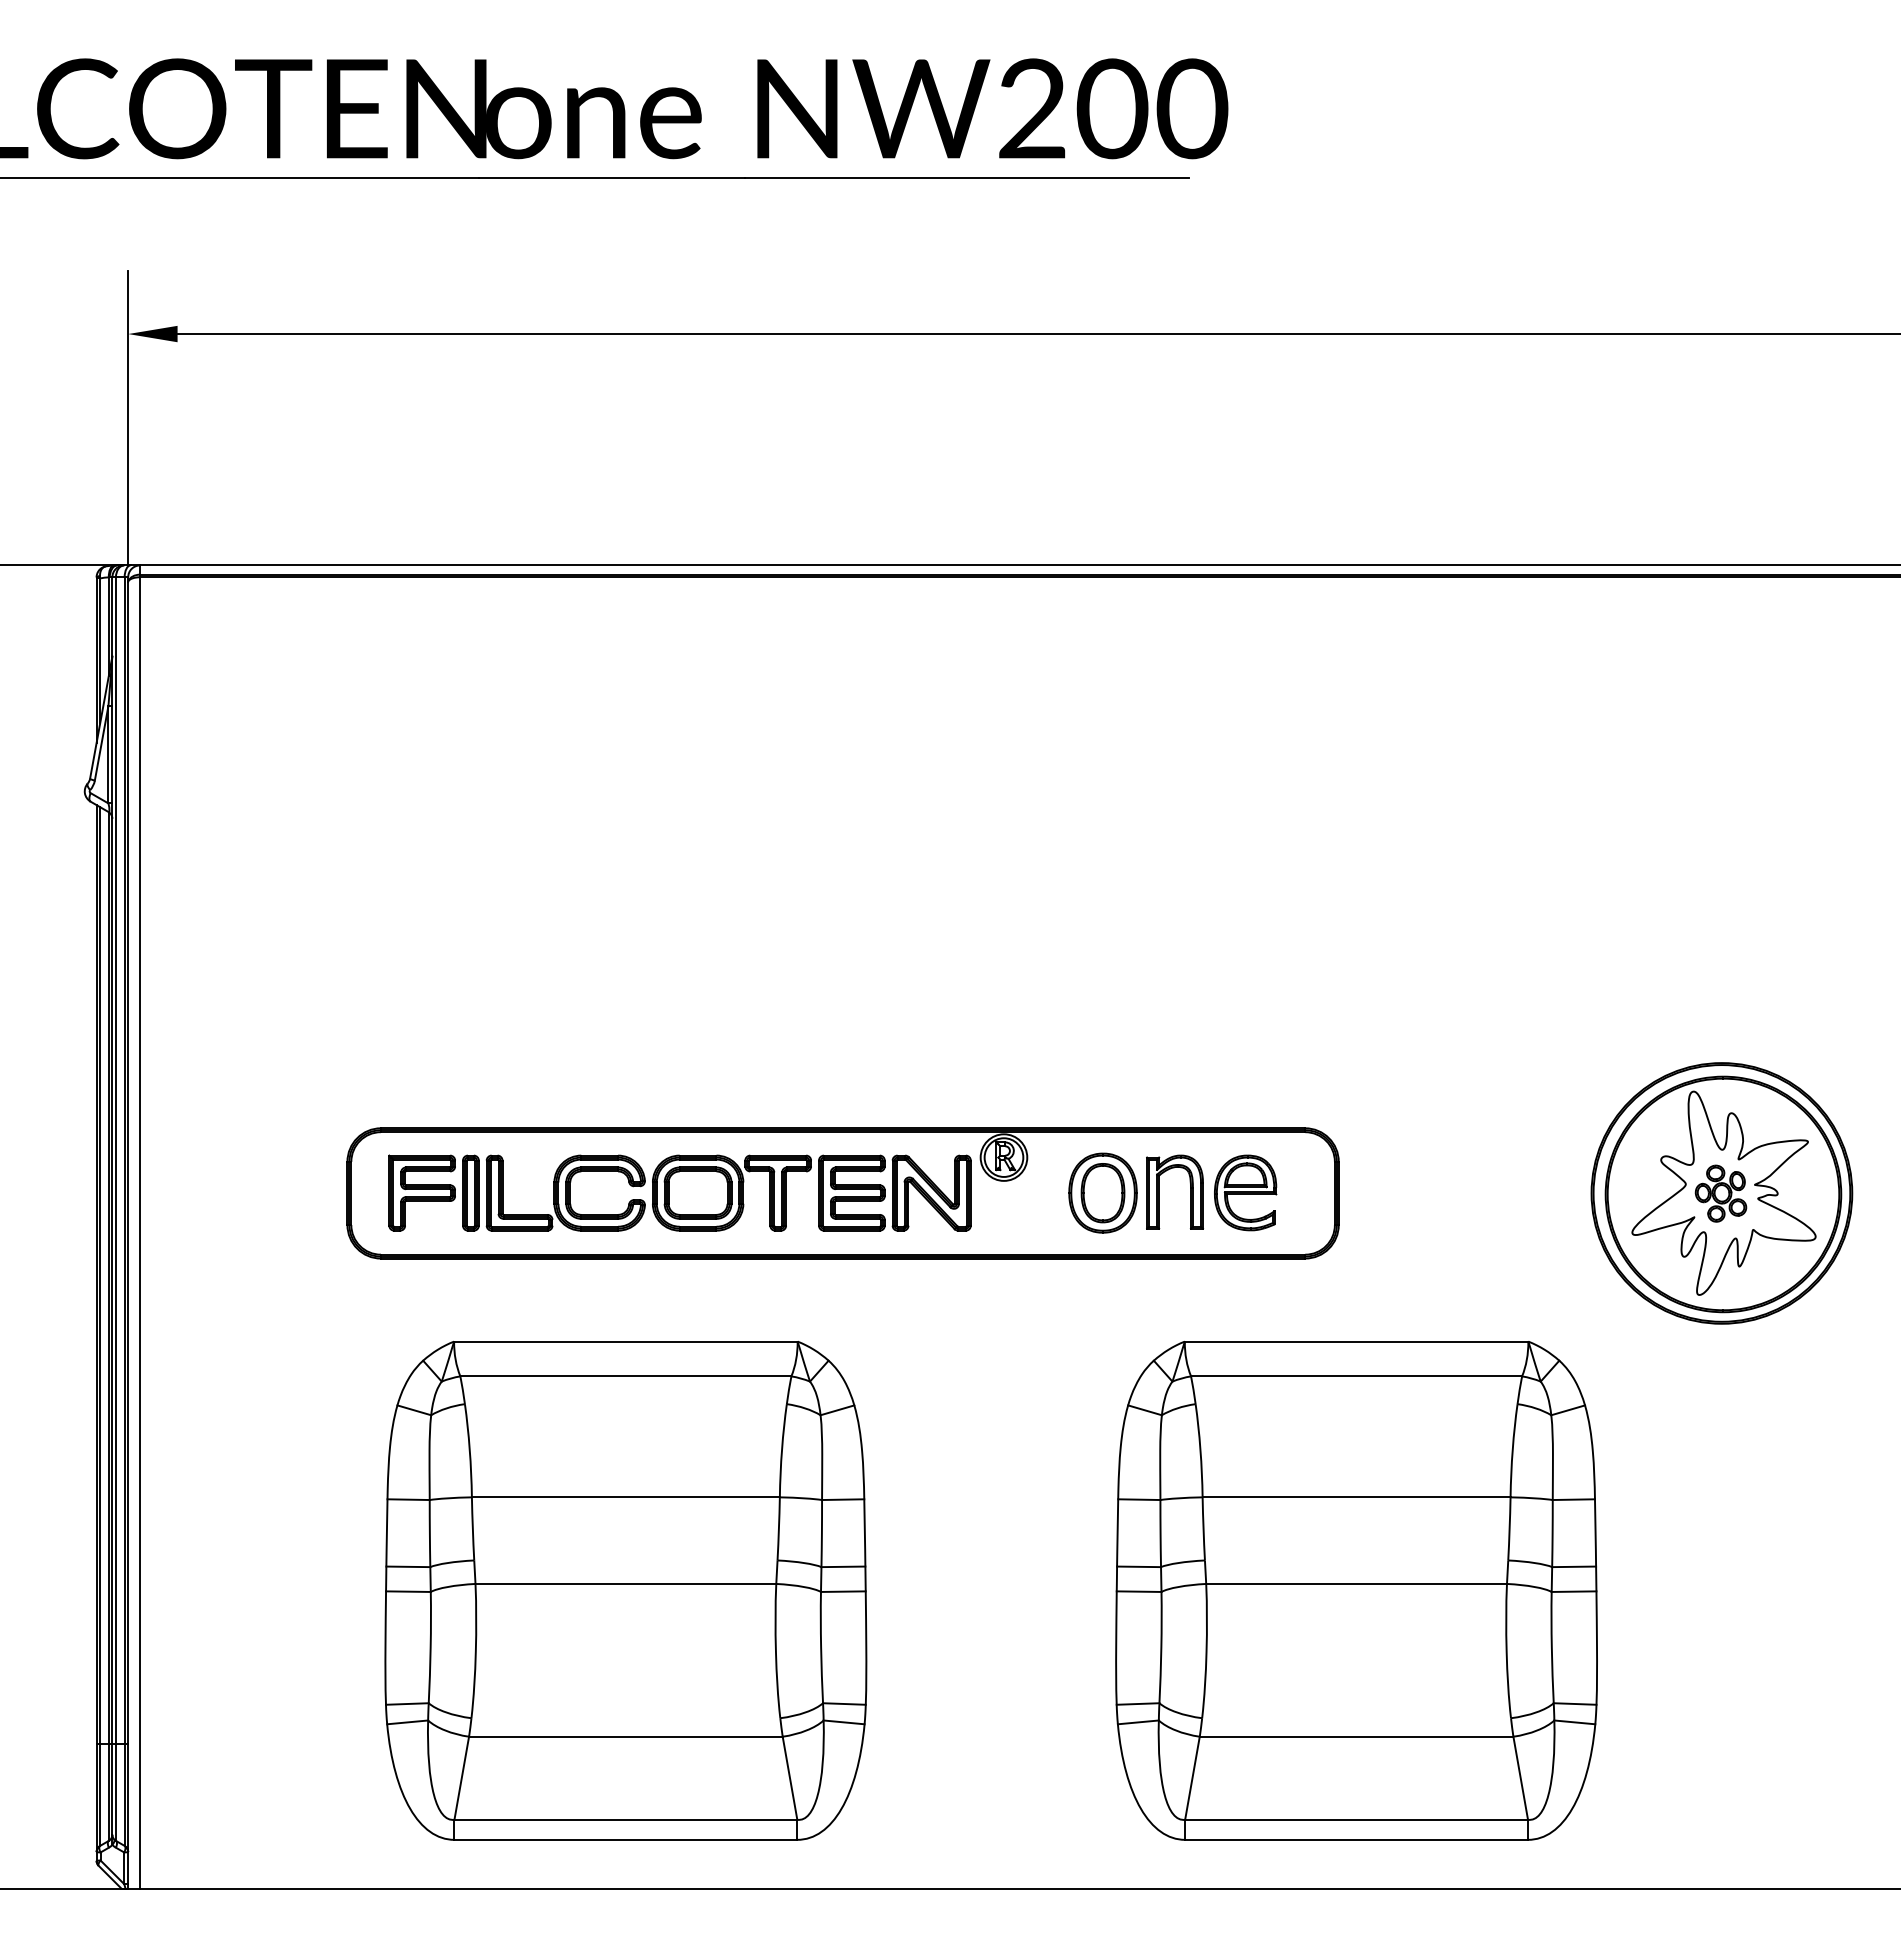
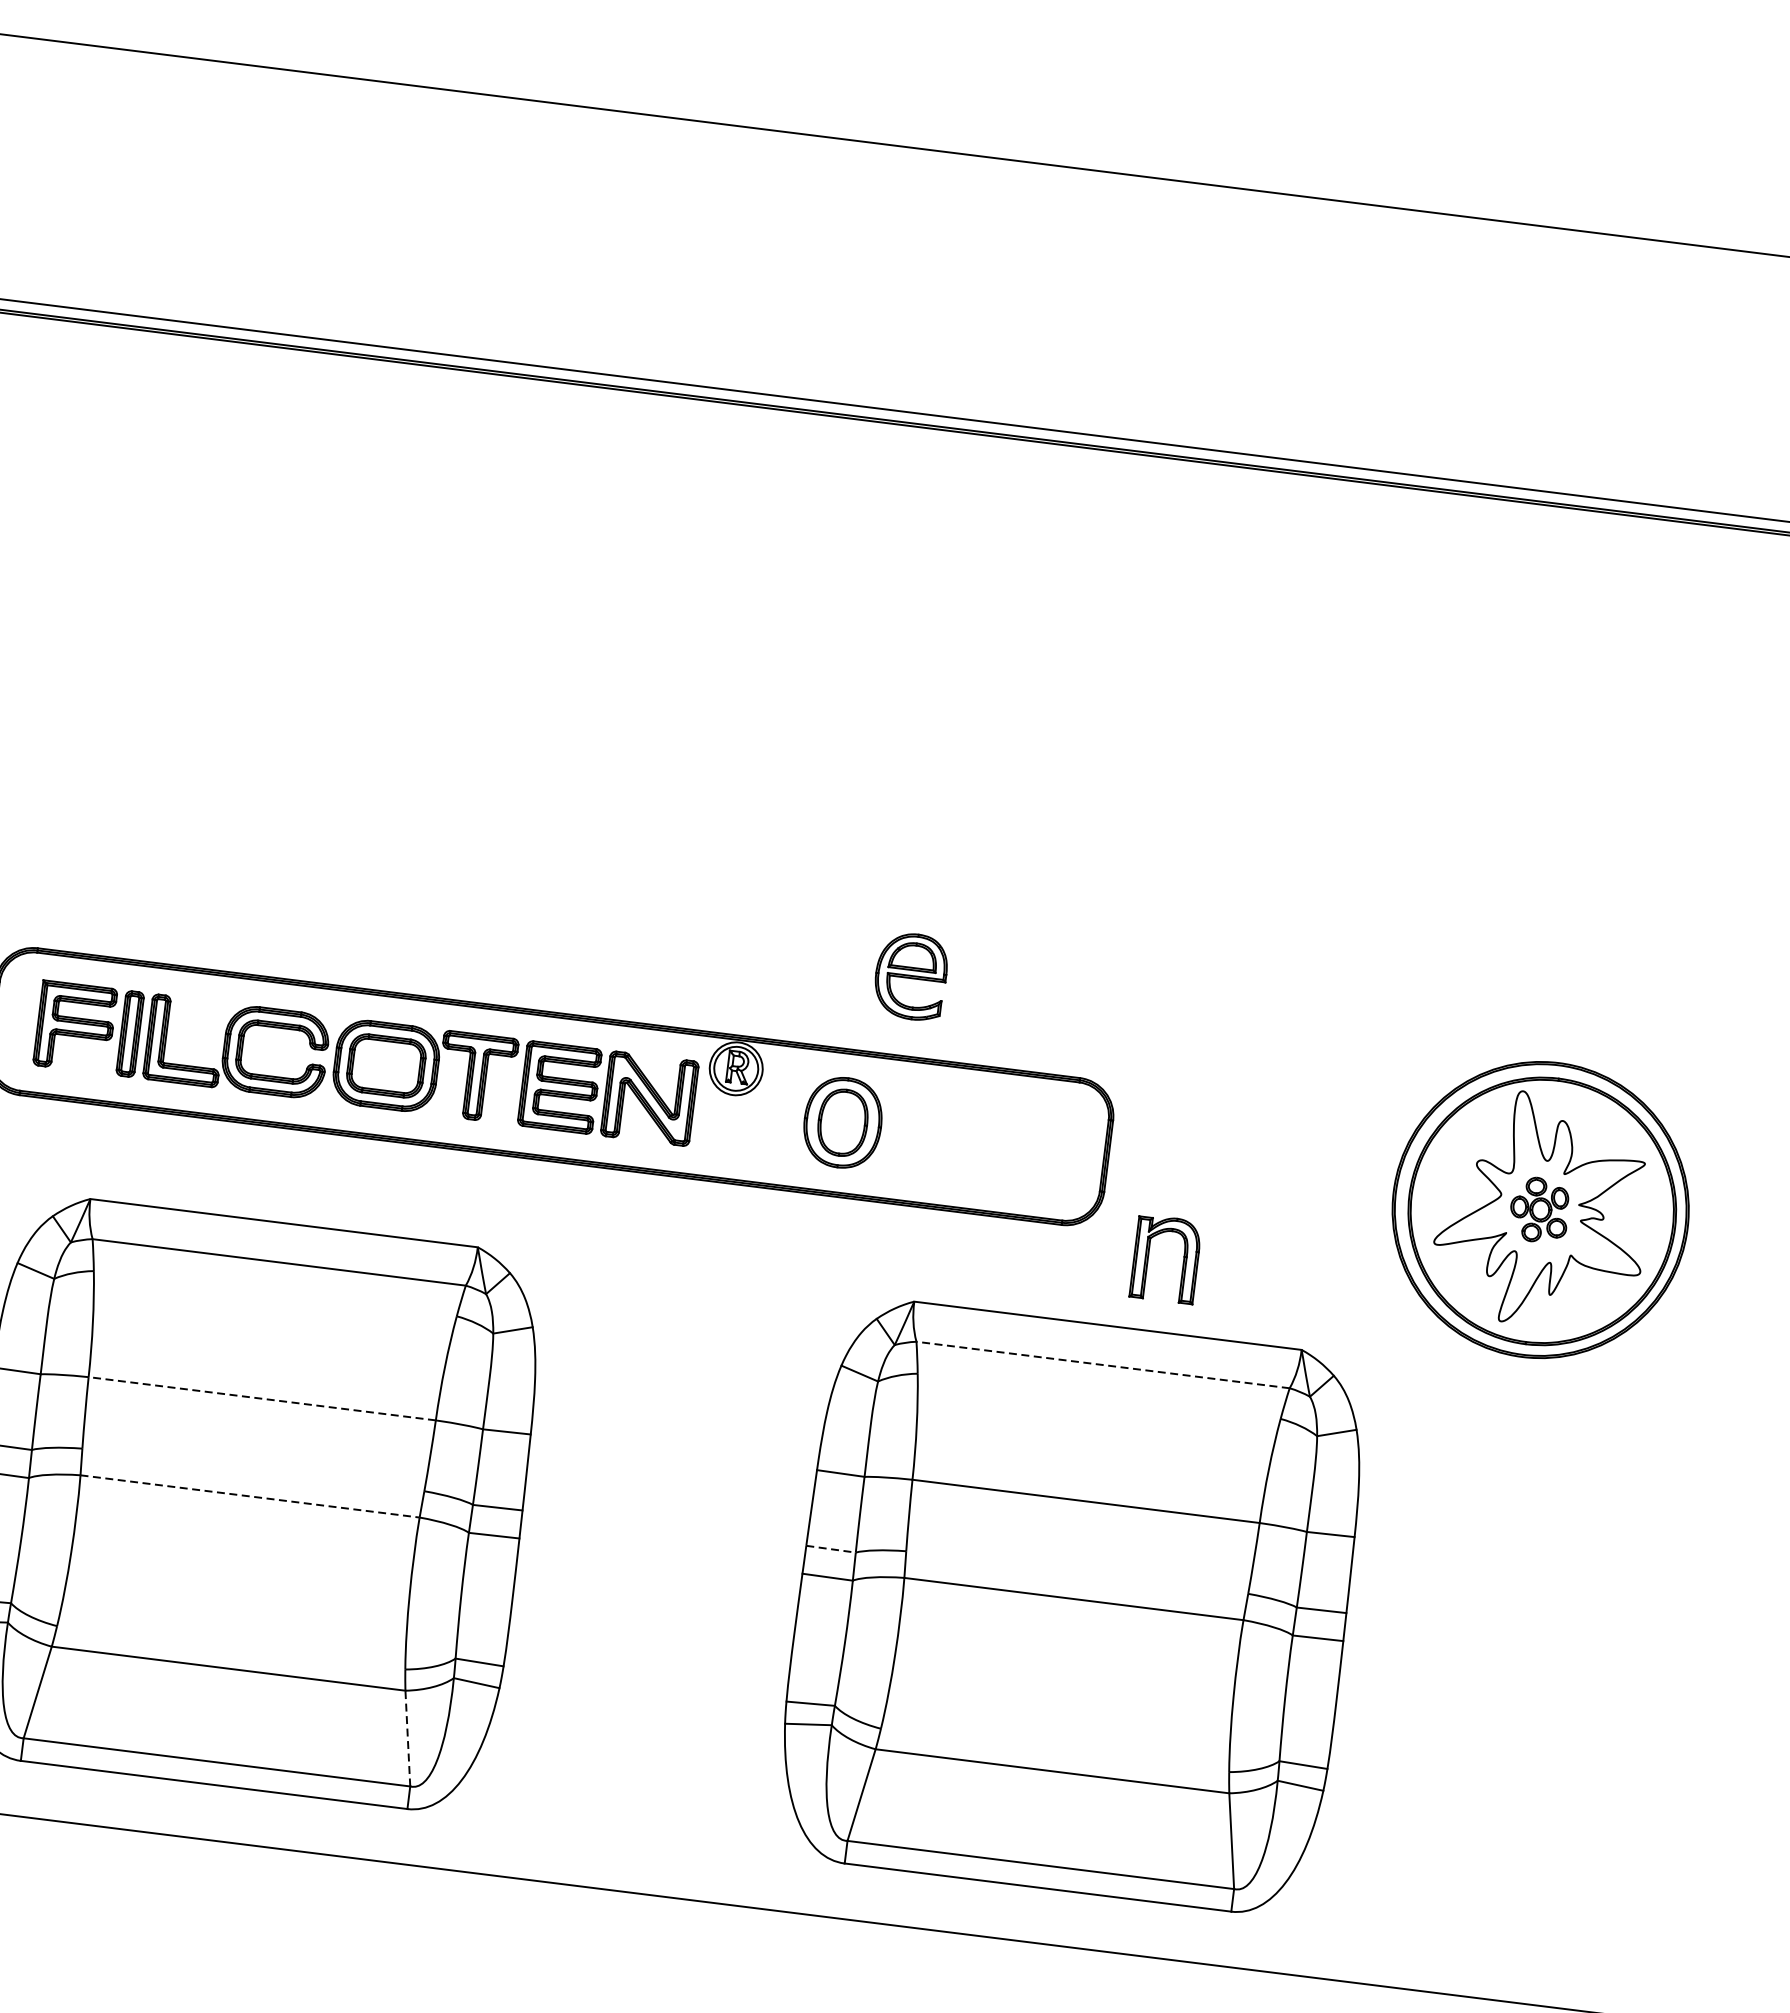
part: (1159, 1191) -> (1148, 1256), moved
part: (1245, 1192) -> (910, 975), moved
line: (1356, 1376) -> (1102, 1365), solid -> dashed
line: (625, 1497) -> (261, 1398), solid -> dashed
line: (1139, 1566) -> (831, 1548), solid -> dashed
line: (626, 1583) -> (250, 1496), solid -> dashed
line: (789, 1777) -> (407, 1737), solid -> dashed

